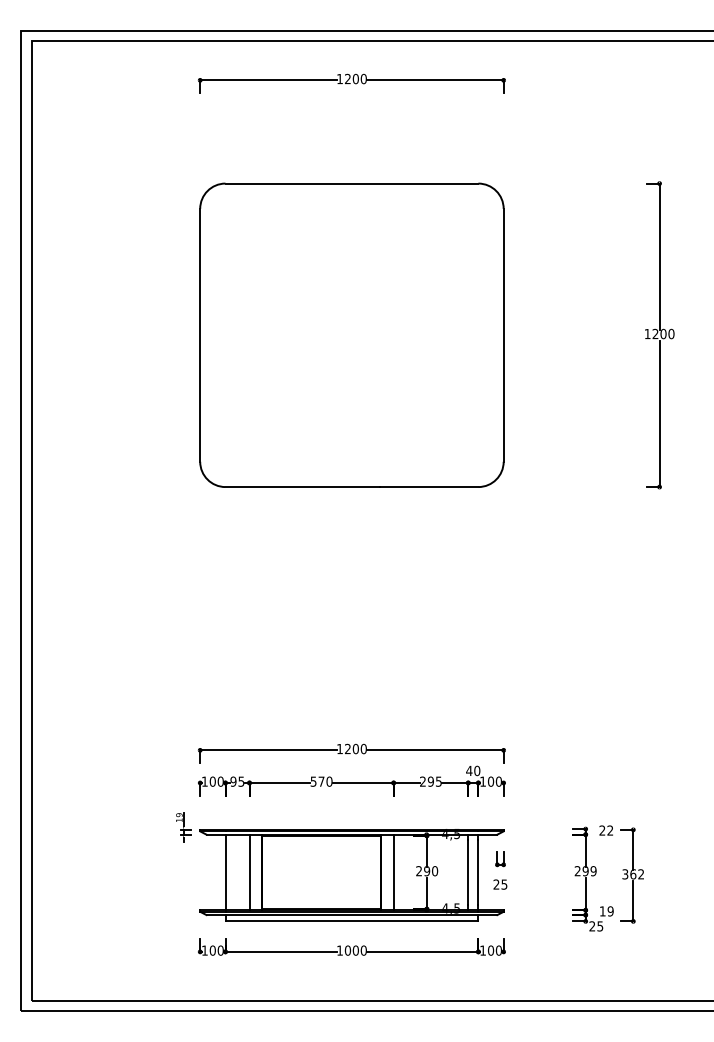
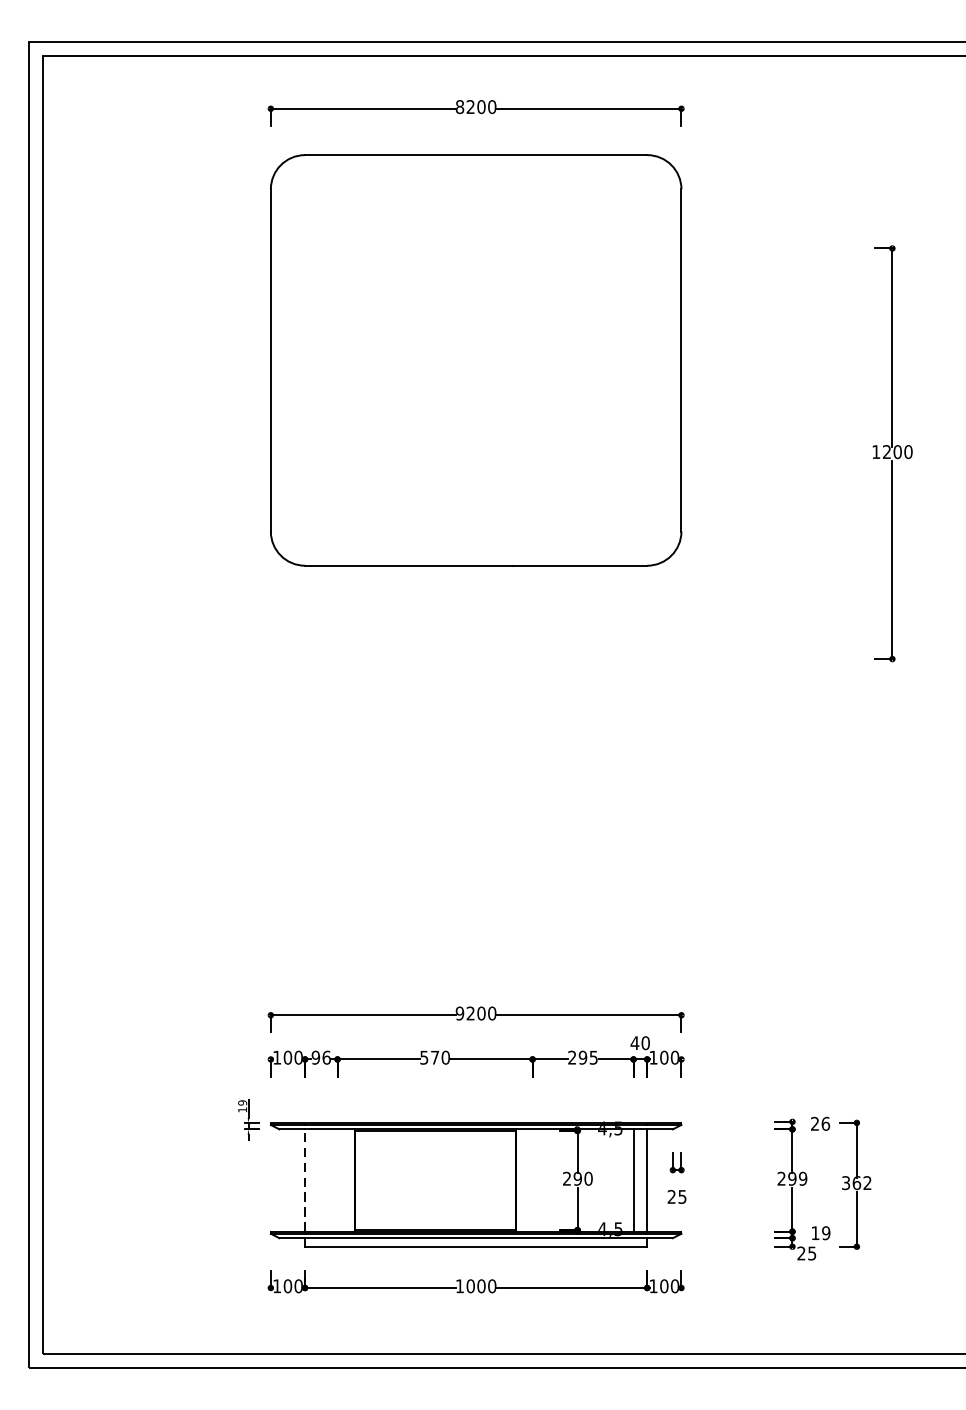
text: (340, 78) -> (460, 106), 1200 -> 8200
part: (351, 334) -> (475, 359), moved
text: (339, 748) -> (459, 1012), 1200 -> 9200
text: (241, 781) -> (326, 1057), 95 -> 96
text: (610, 830) -> (825, 1123), 22 -> 26
line: (225, 872) -> (305, 1180), solid -> dashed
line: (249, 872) -> (337, 1180), removed
line: (393, 872) -> (532, 1180), removed

